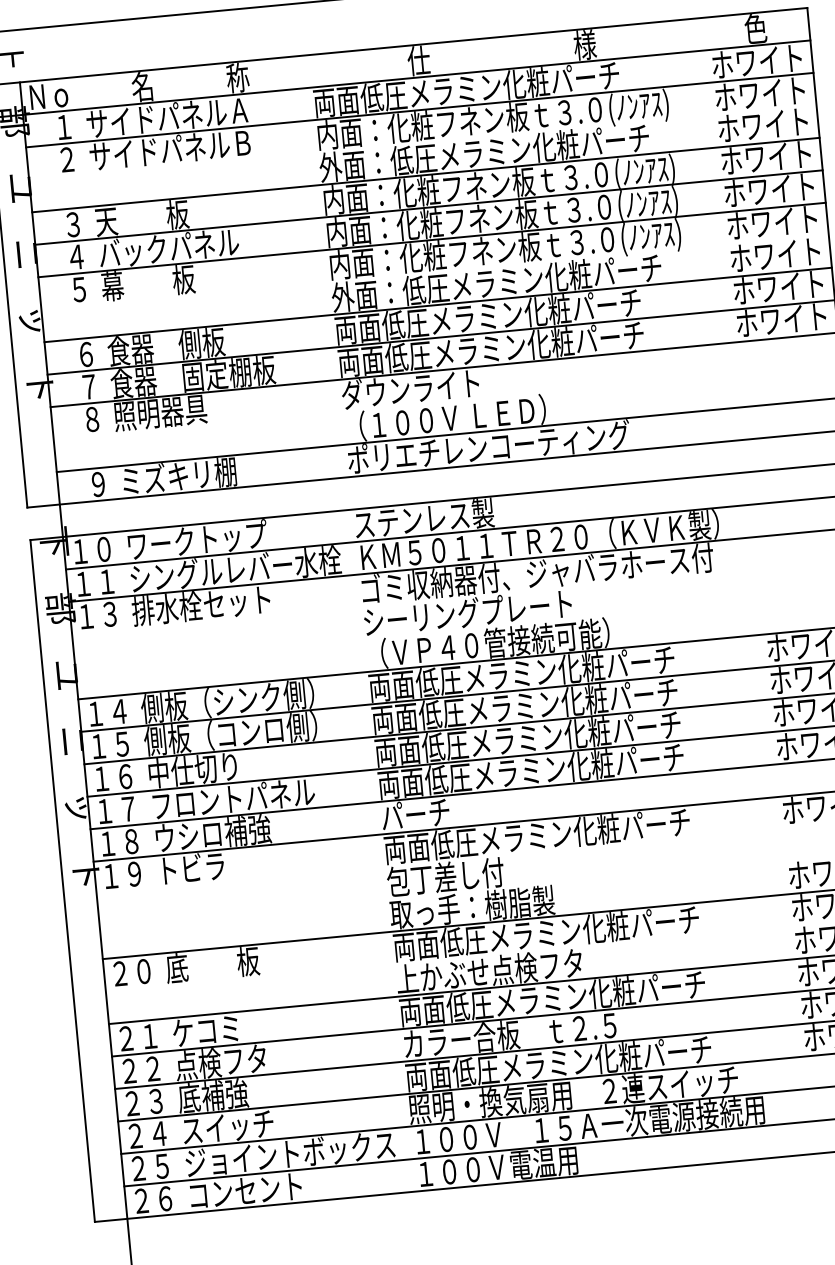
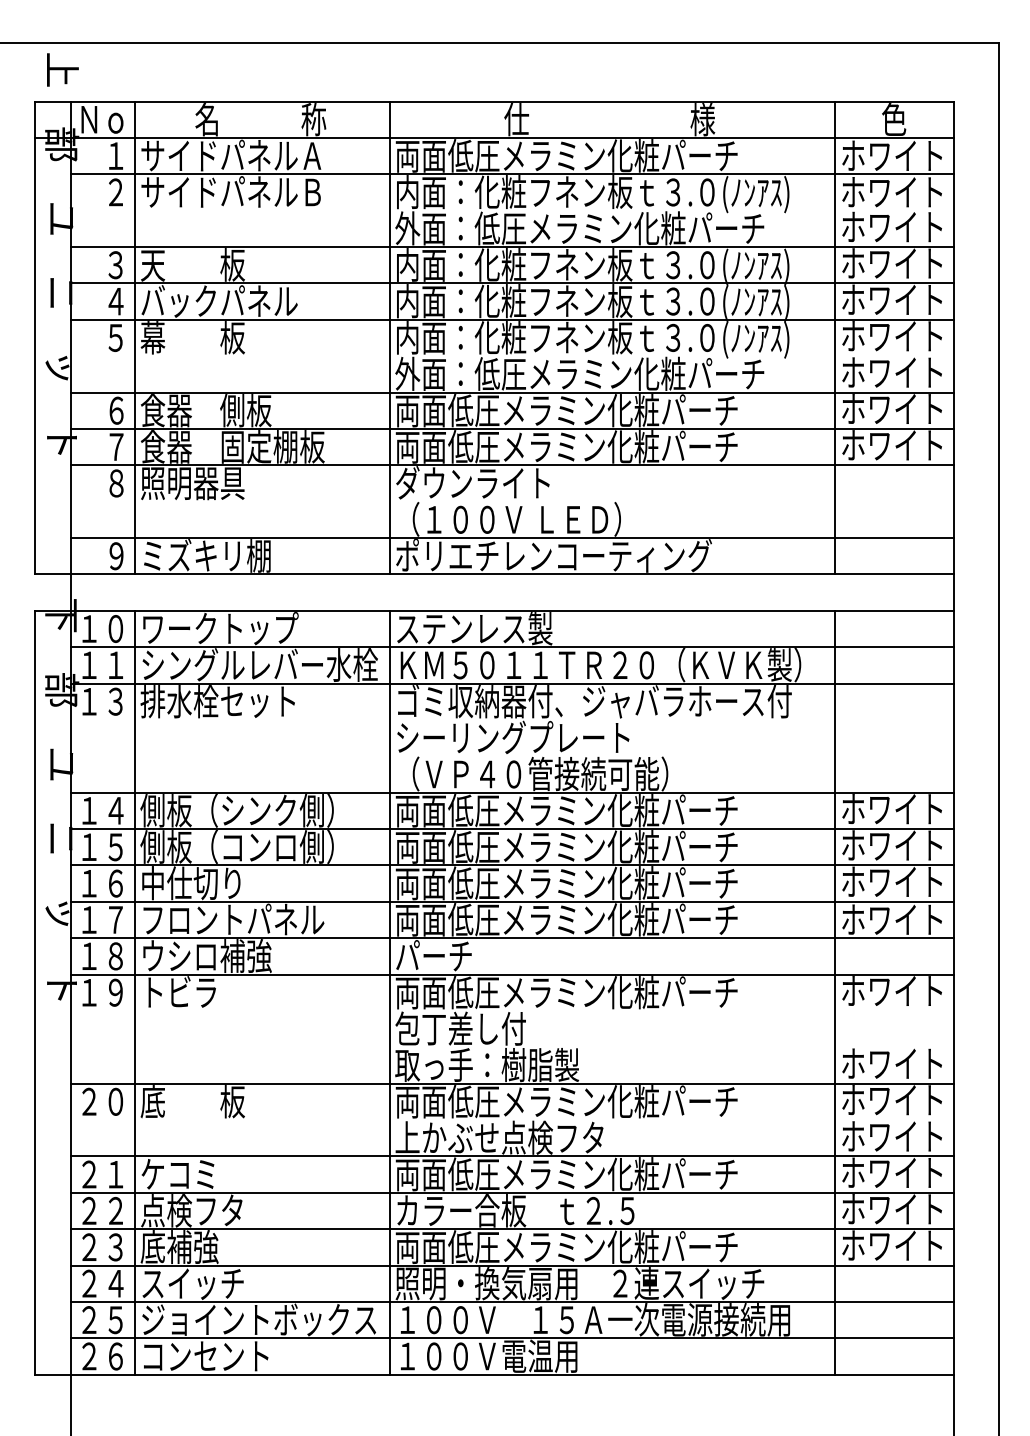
line: (721, 228) -> (835, 337), added
line: (323, 266) -> (389, 337), added
line: (96, 287) -> (135, 337), added
line: (777, 813) -> (835, 992), added
line: (378, 850) -> (389, 992), added
line: (152, 872) -> (135, 992), added

